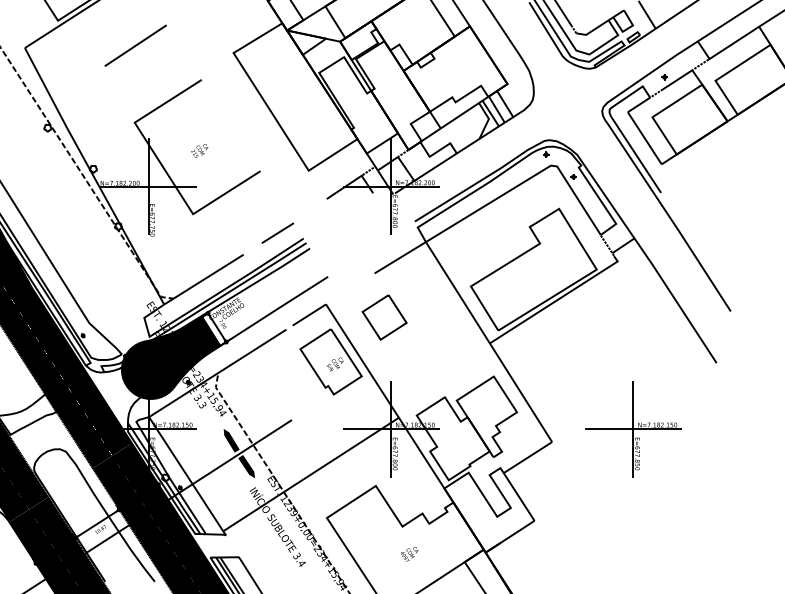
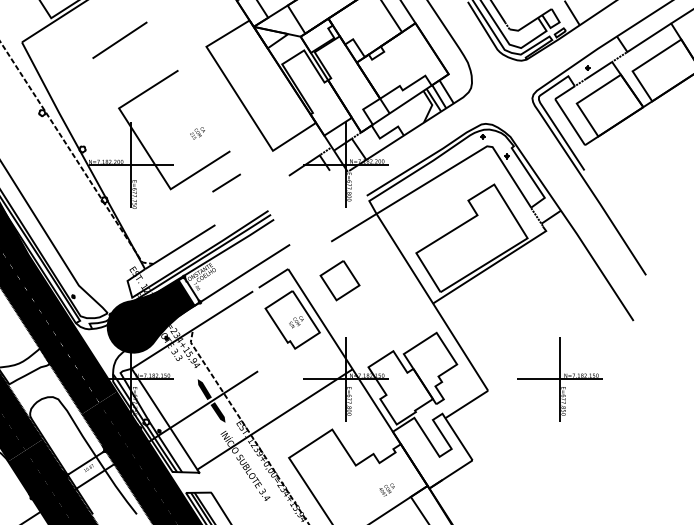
text: (199, 151) -> (197, 133), moved
line: (277, 232) -> (226, 182), moved
text: (408, 553) -> (386, 489), moved

